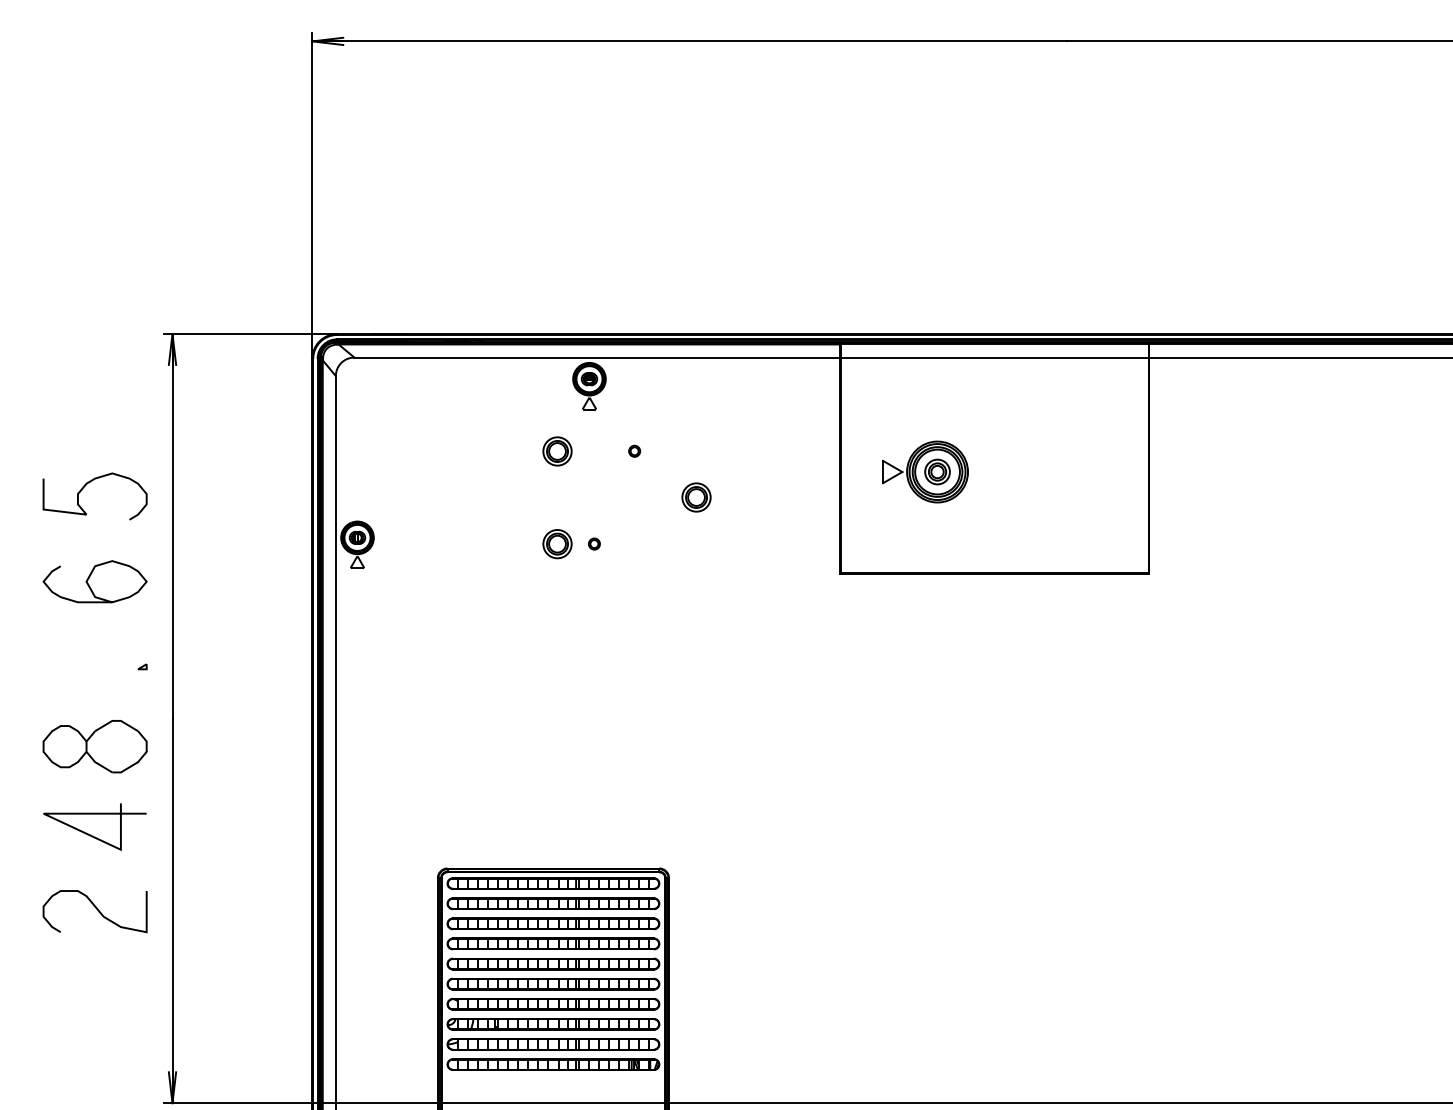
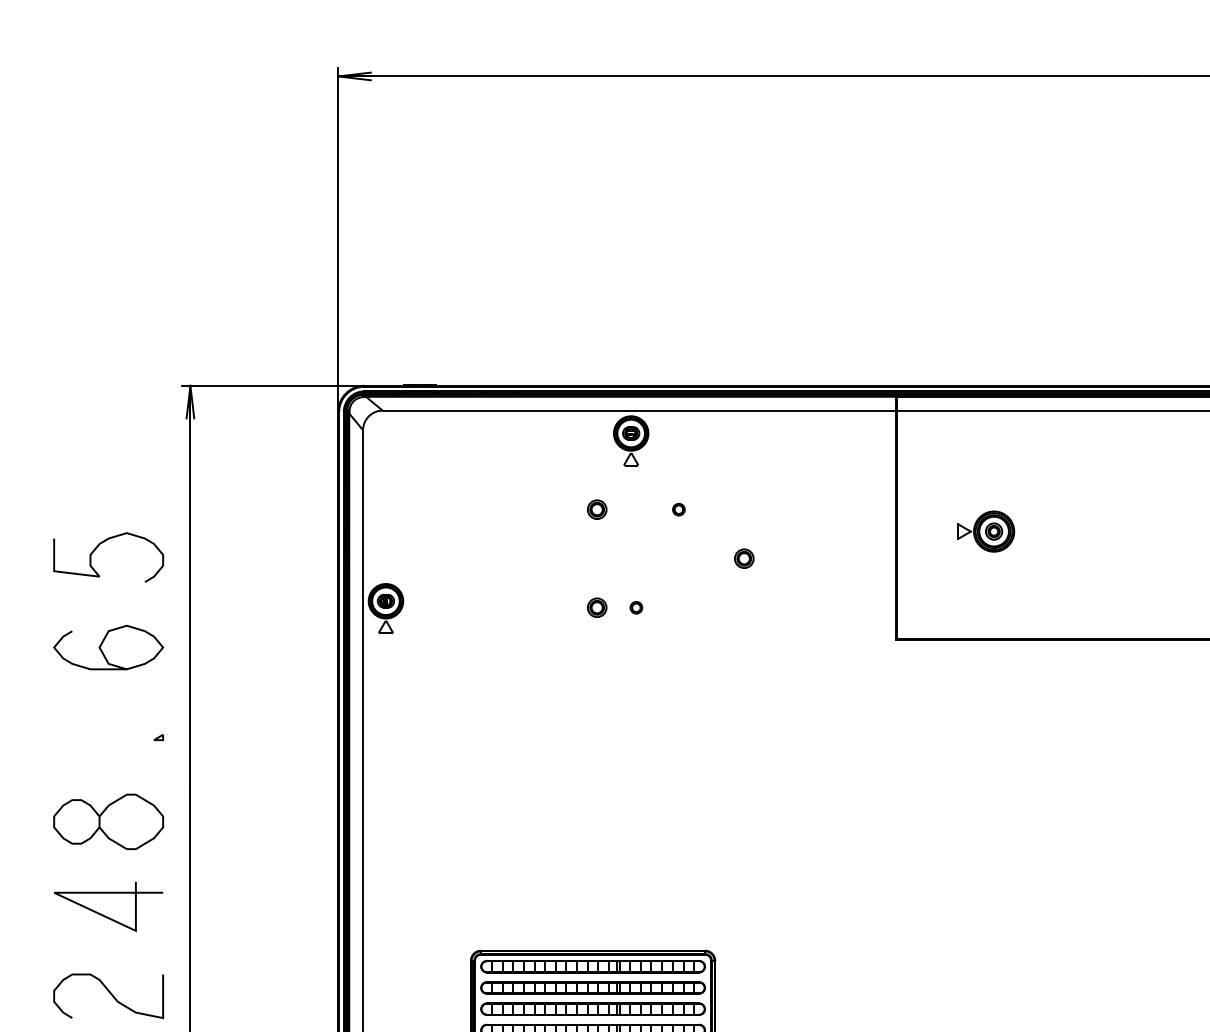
part: (556, 450) -> (596, 508), size x0.62
part: (924, 471) -> (985, 531), size x0.62
part: (696, 497) -> (744, 558), size x0.62
part: (556, 543) -> (596, 607), size x0.62

